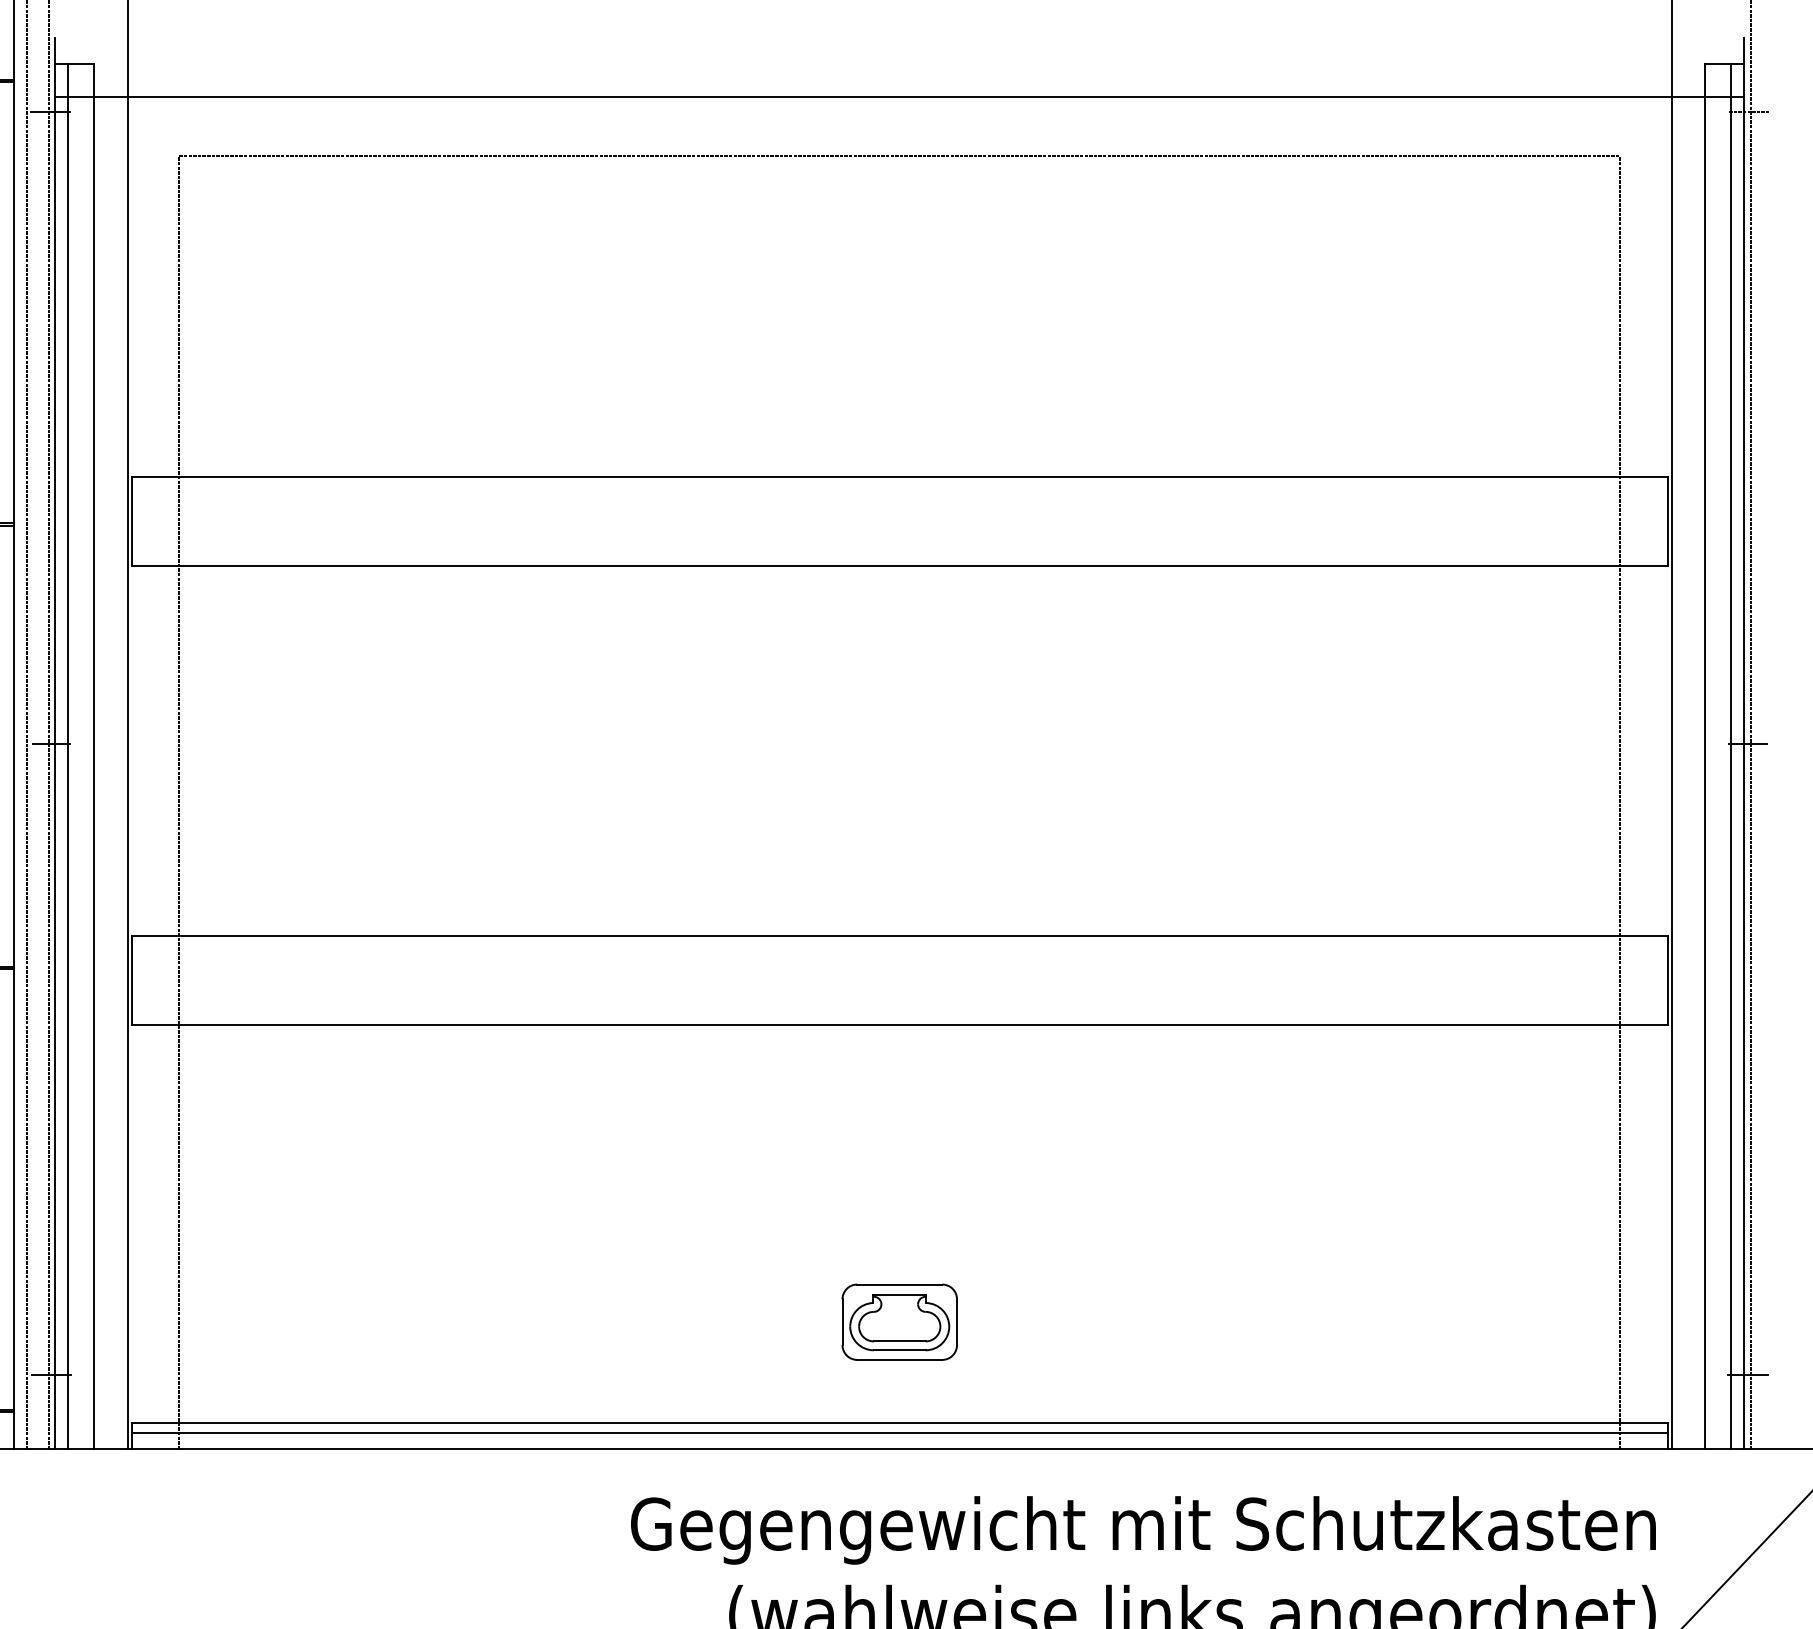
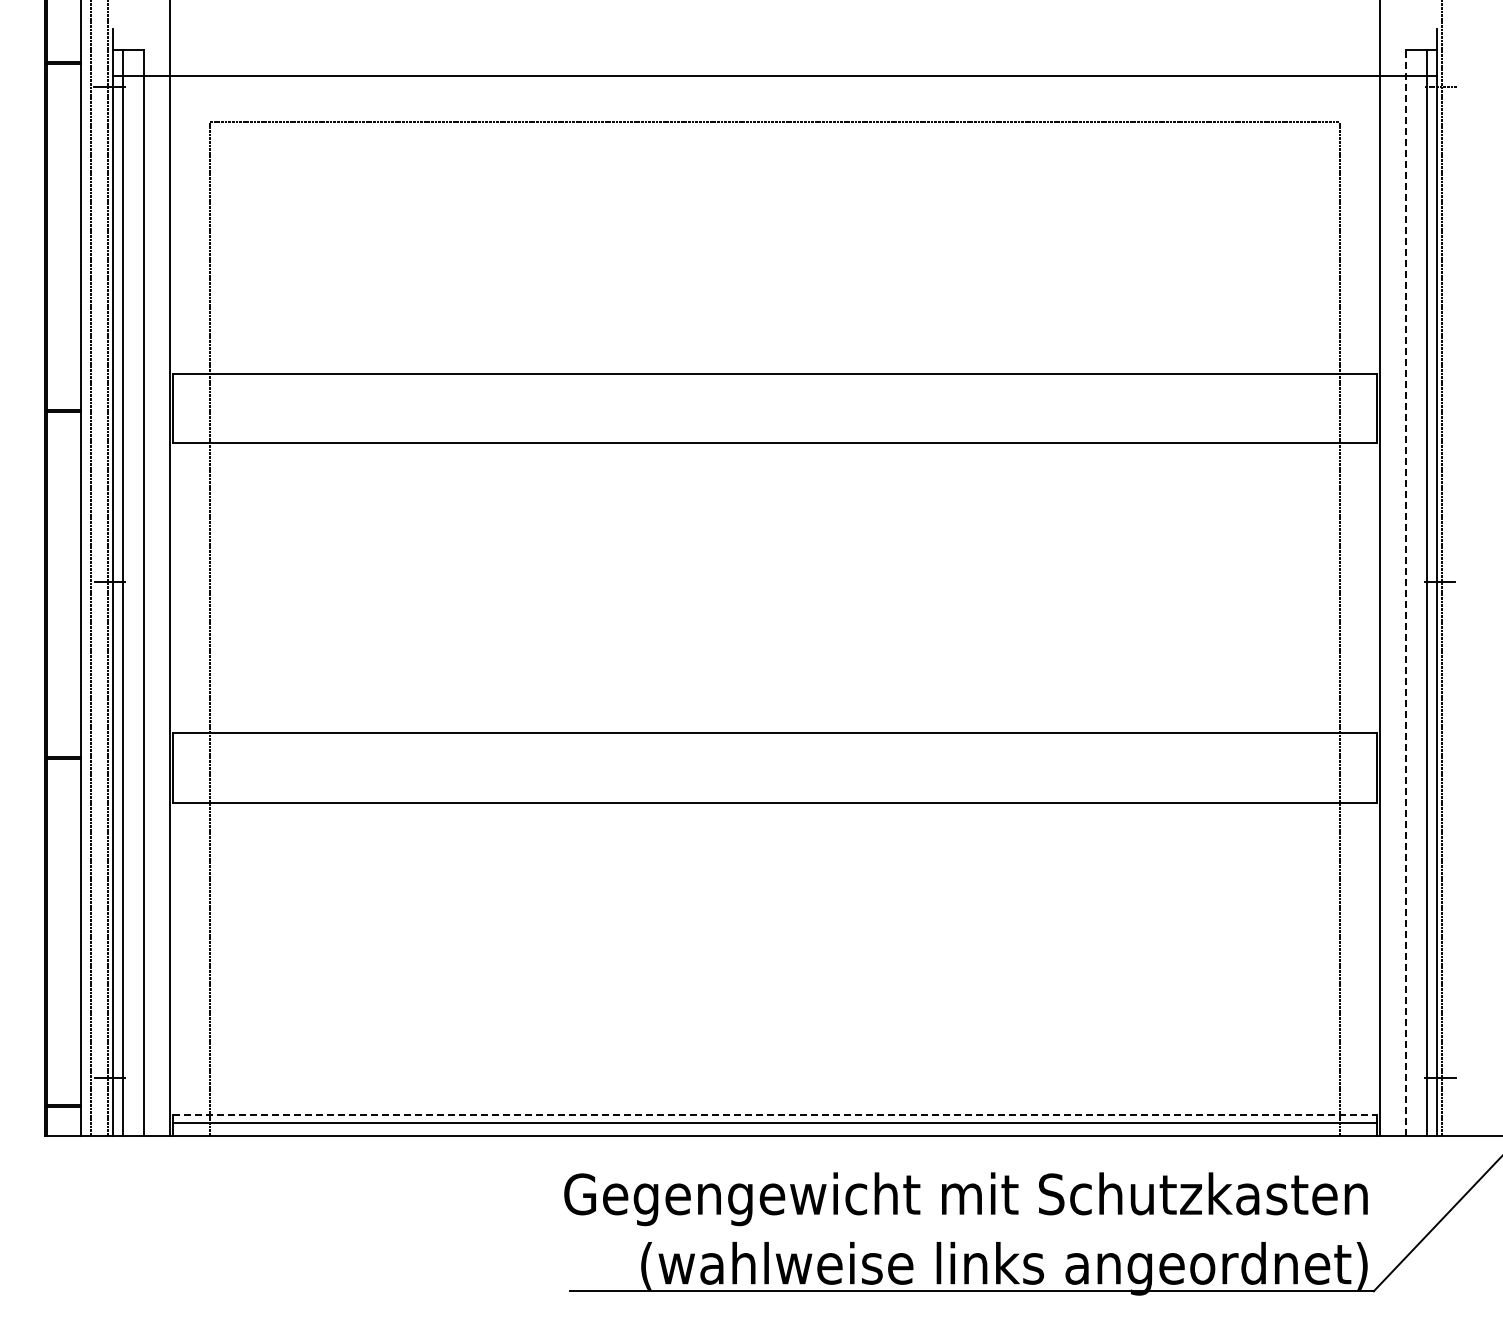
line: (1705, 756) -> (1406, 592), solid -> dashed
part: (899, 1321) -> (774, 1035), removed
line: (899, 1423) -> (774, 1115), solid -> dashed

